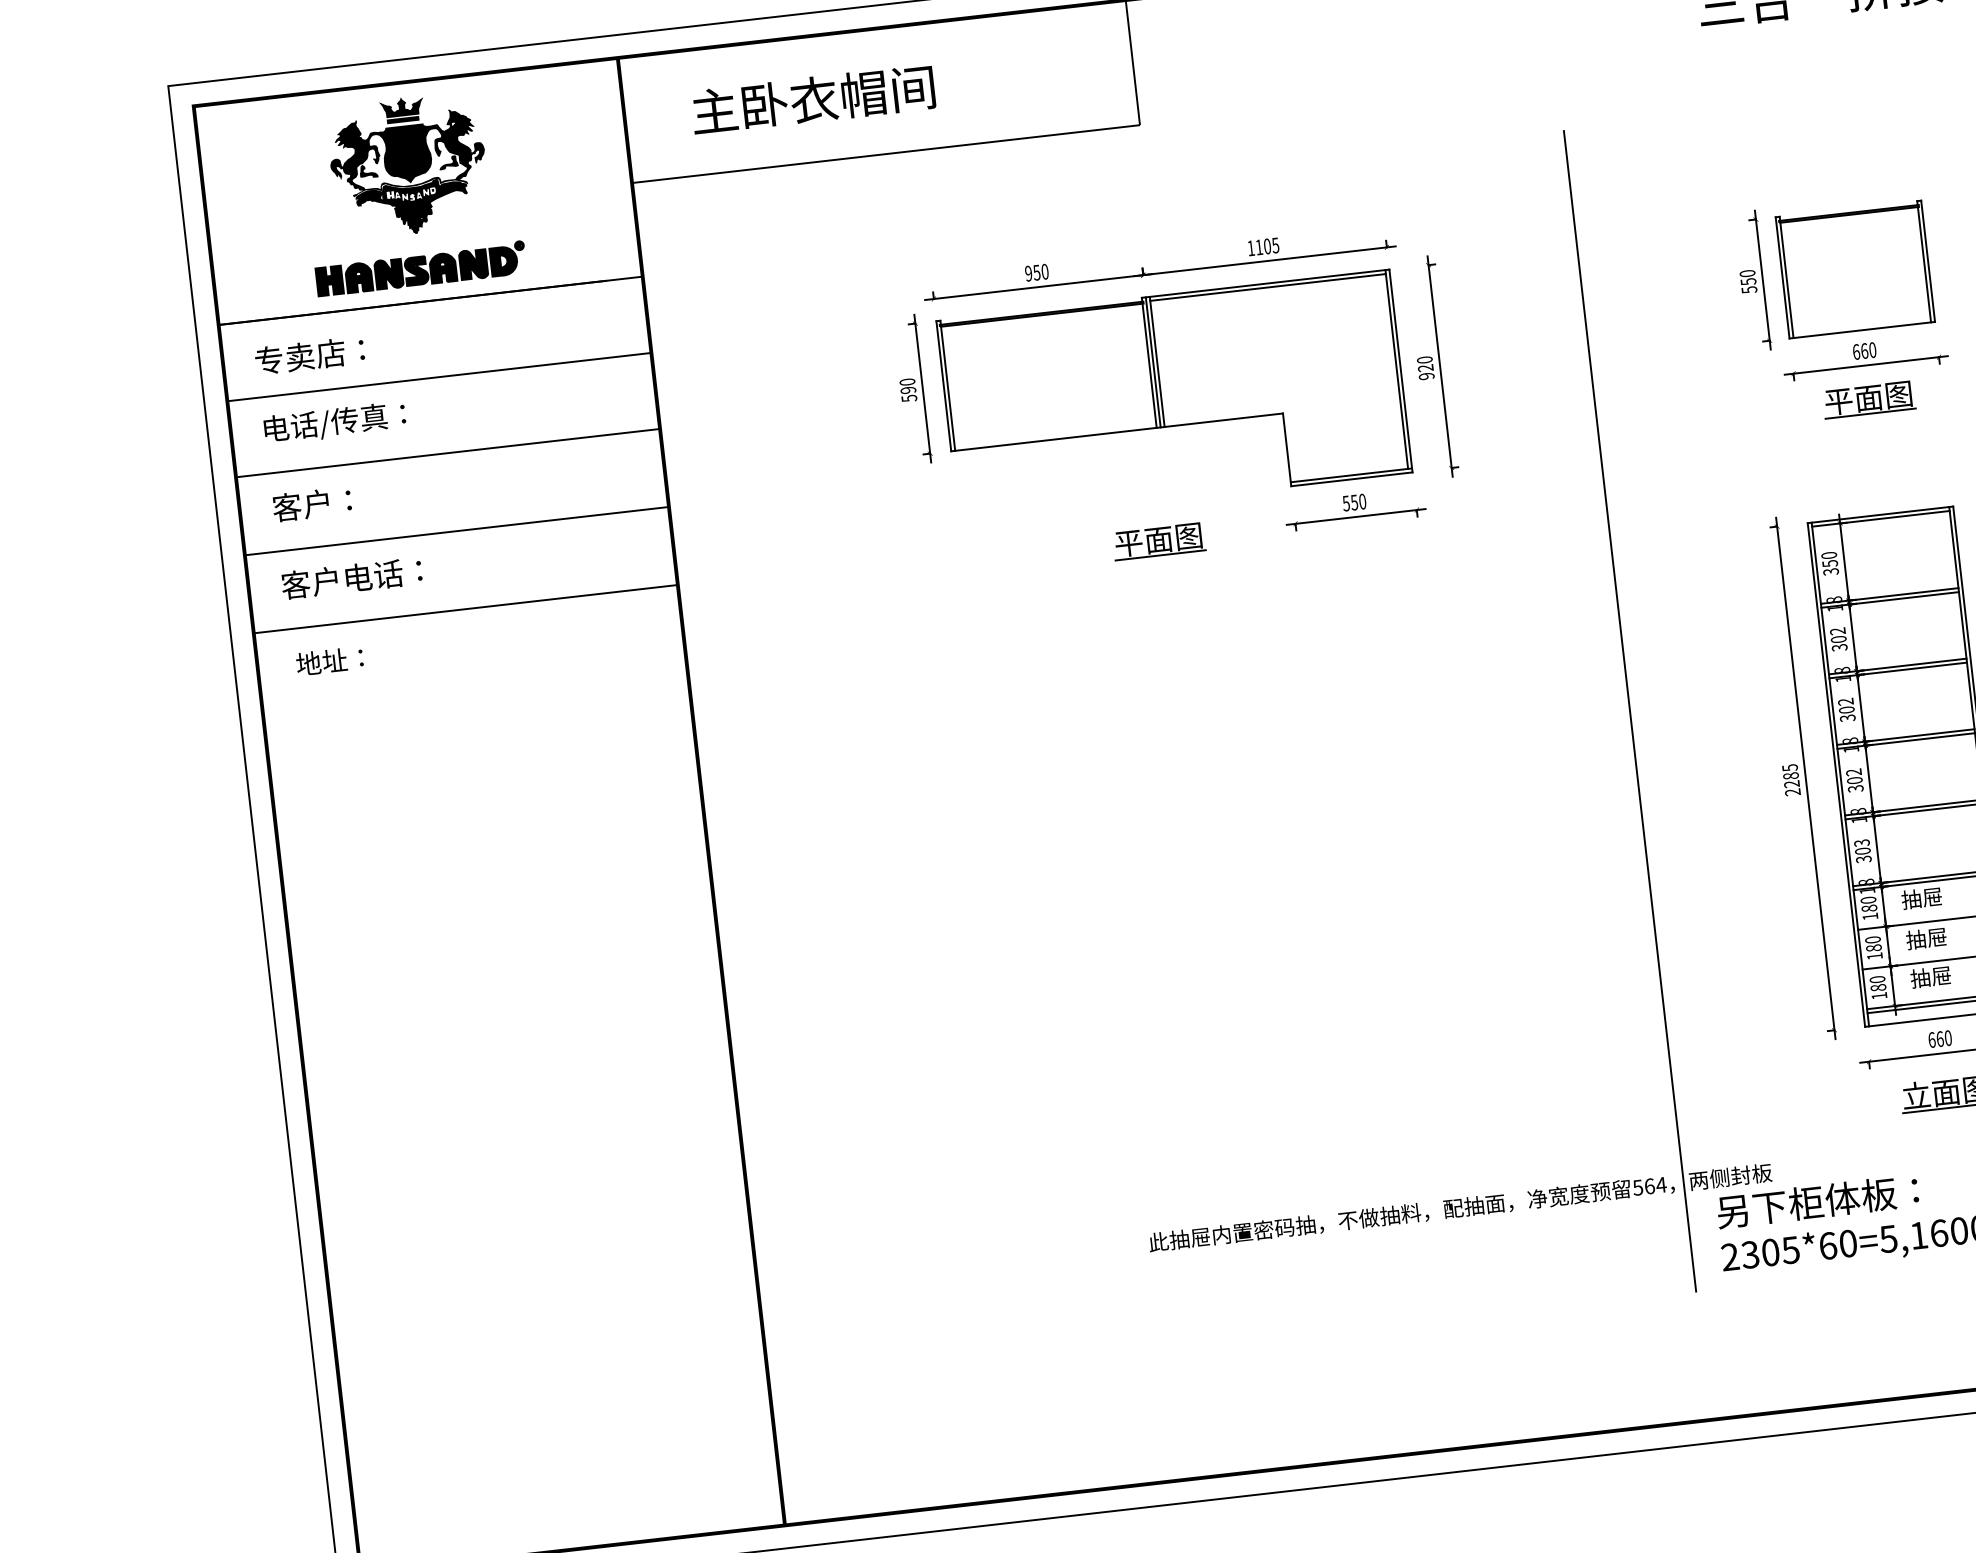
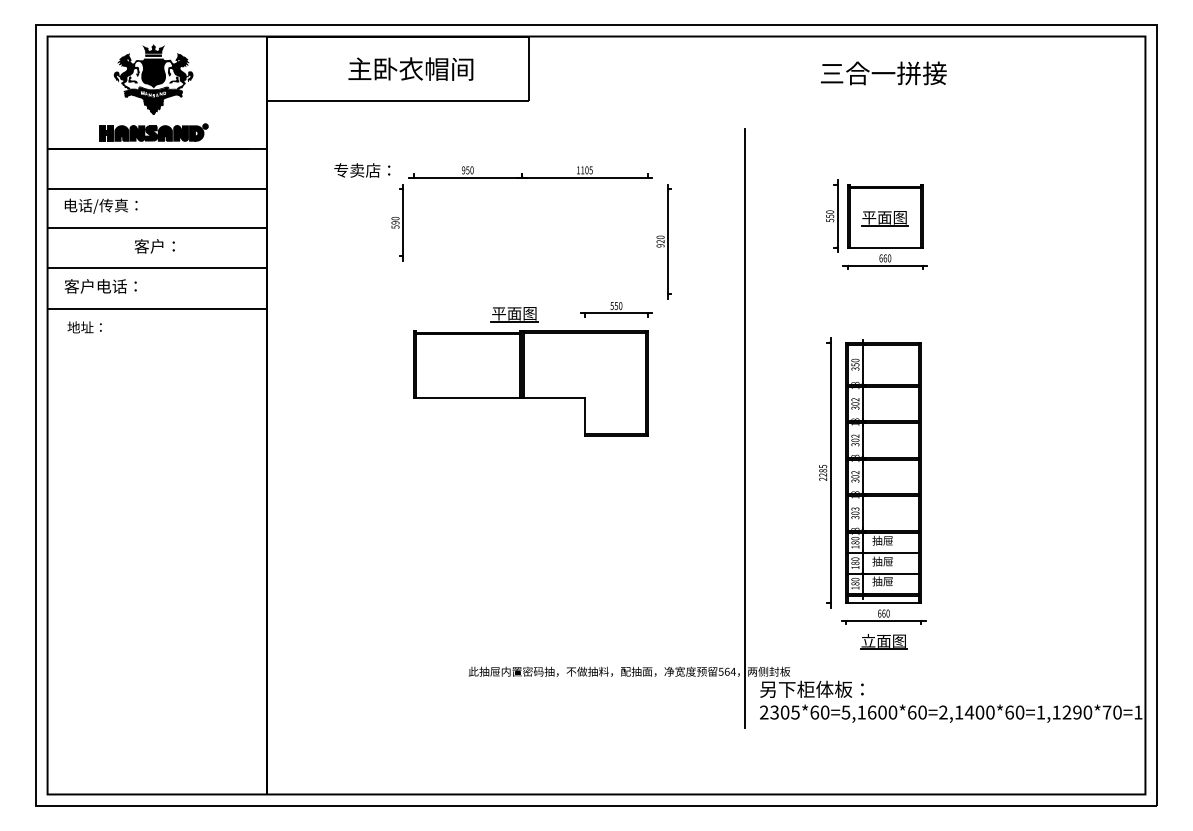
text: (812, 98) -> (410, 68), moved
text: (310, 355) -> (362, 170), moved
part: (1173, 396) -> (530, 383), moved
part: (1868, 399) -> (884, 218), moved
text: (311, 504) -> (154, 246), moved

